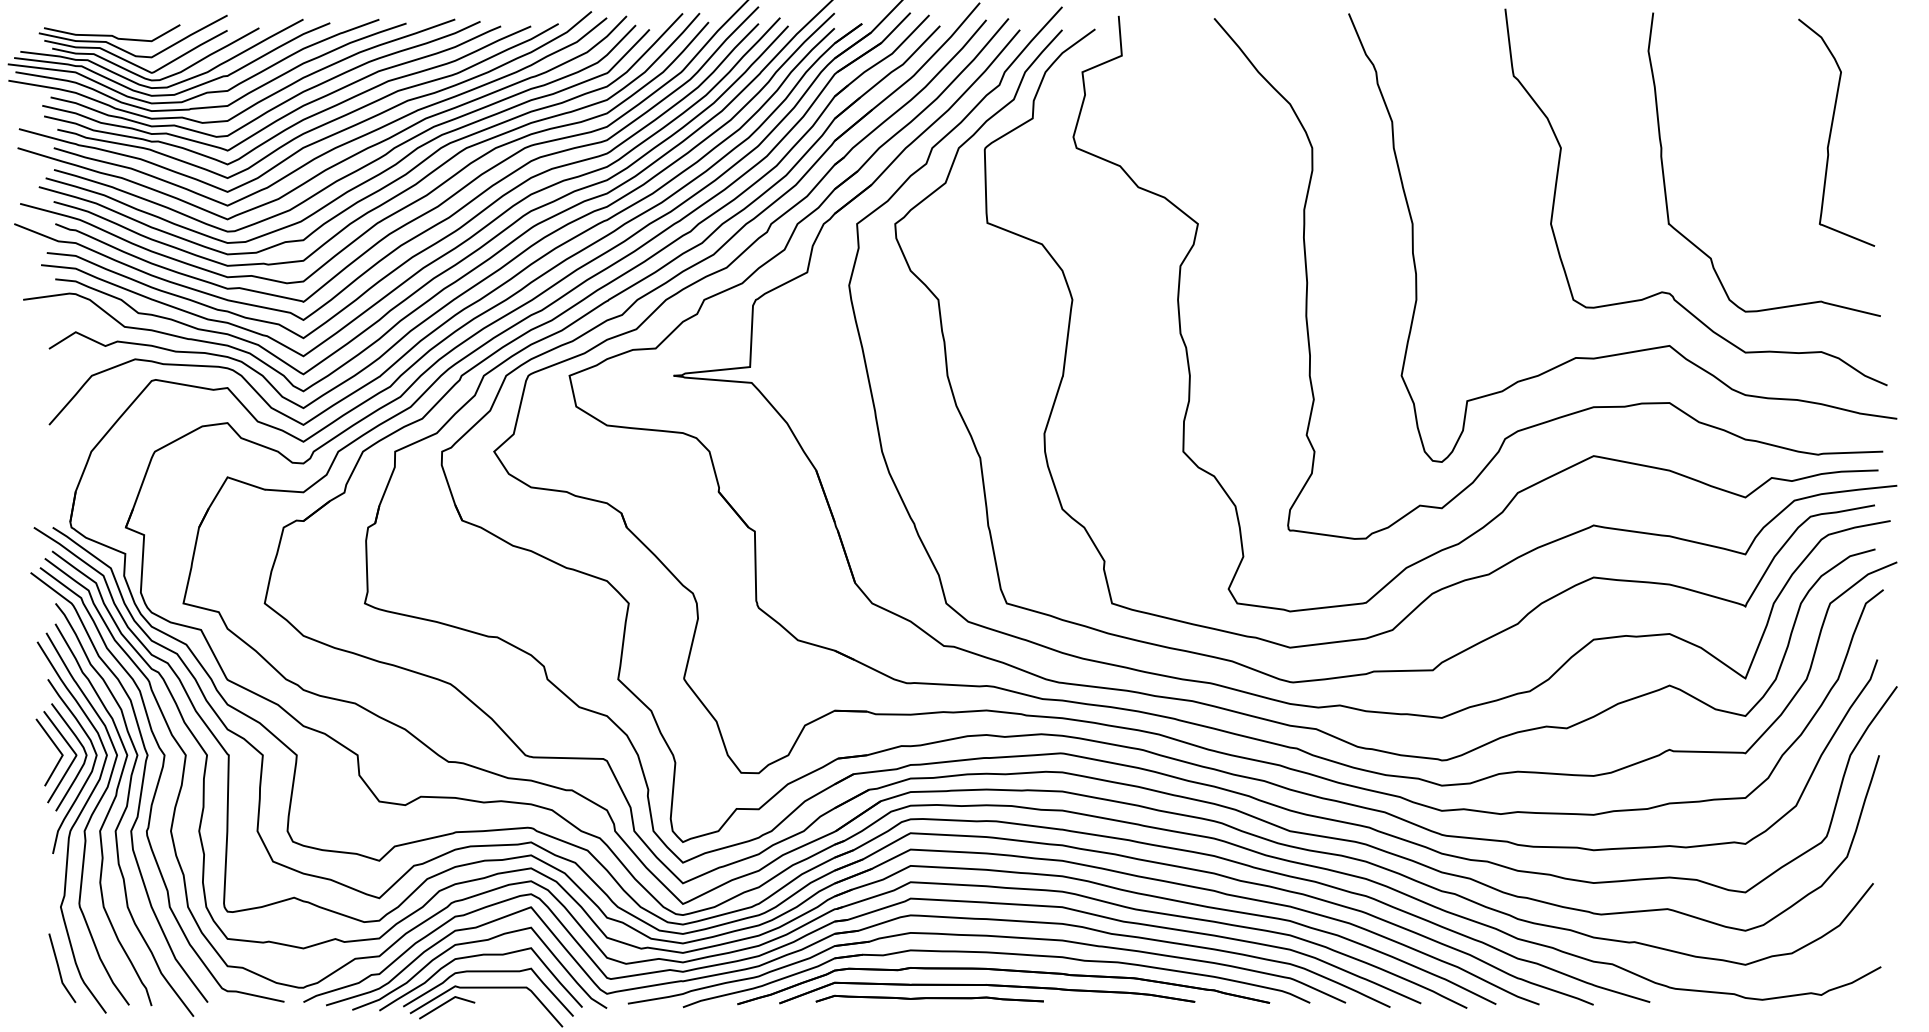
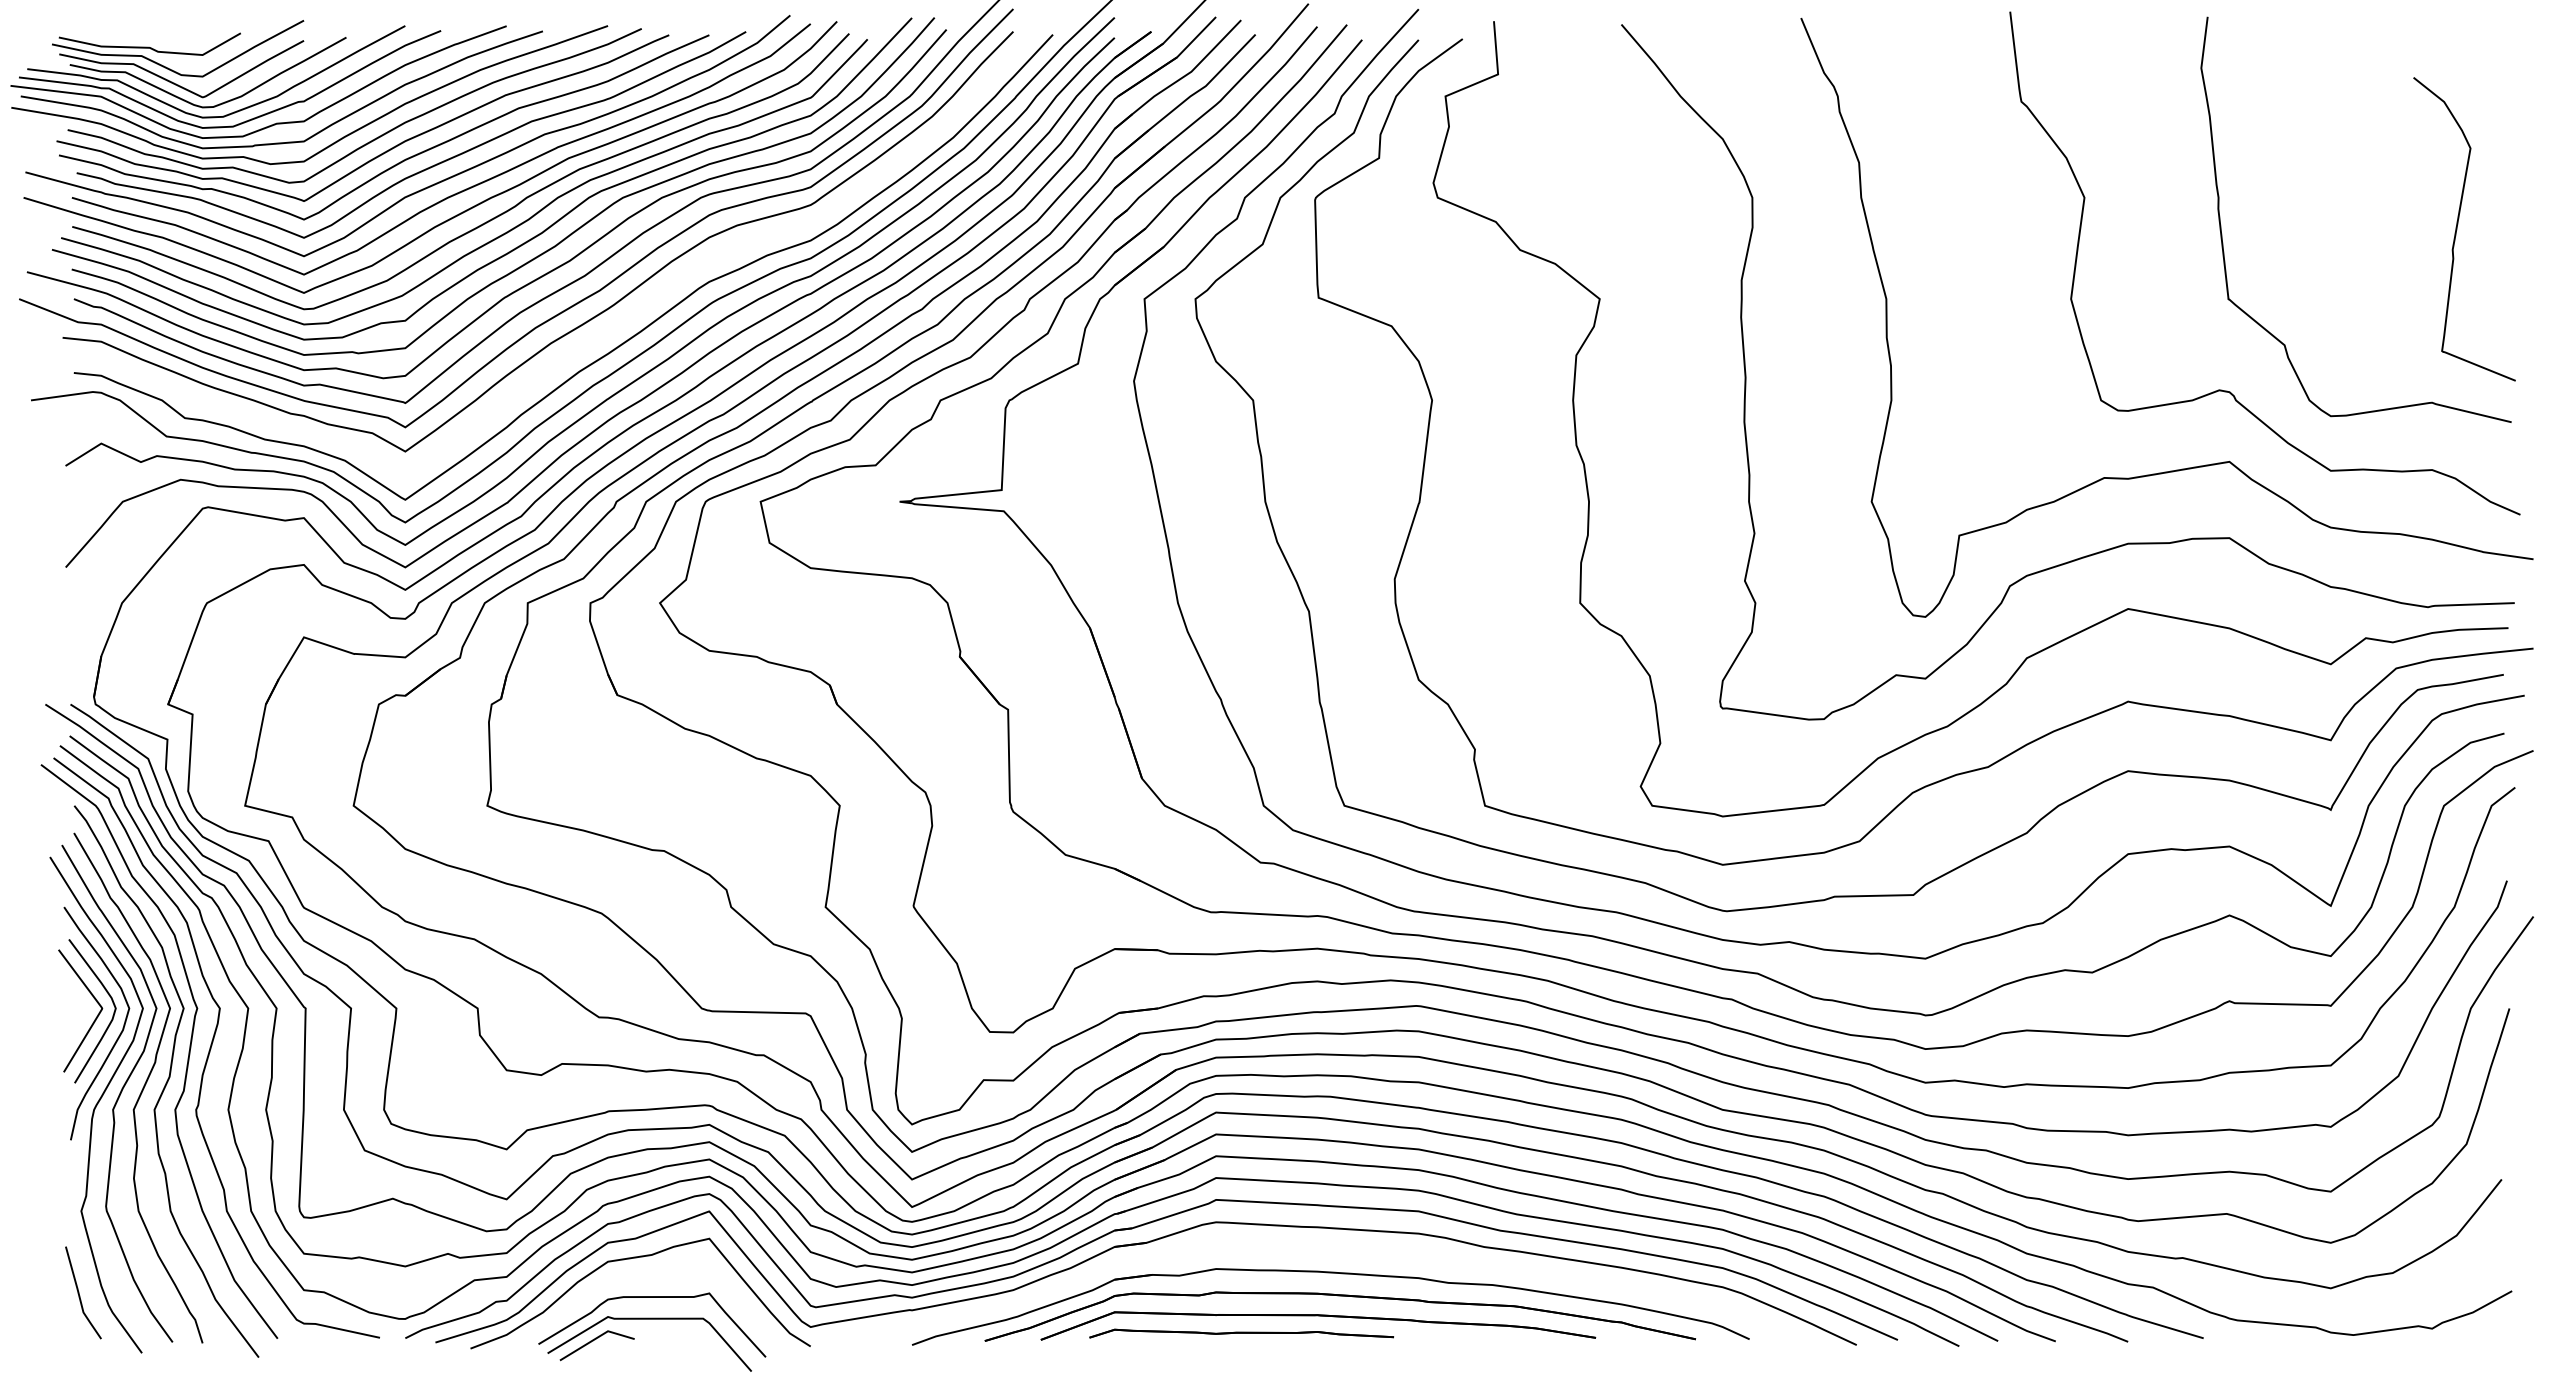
curve: (1831, 132) -> (2457, 229), moved
curve: (447, 252) -> (597, 336), removed
line: (54, 746) -> (73, 996), removed
part: (986, 936) -> (1317, 1250), removed
curve: (476, 956) -> (636, 1277), removed

